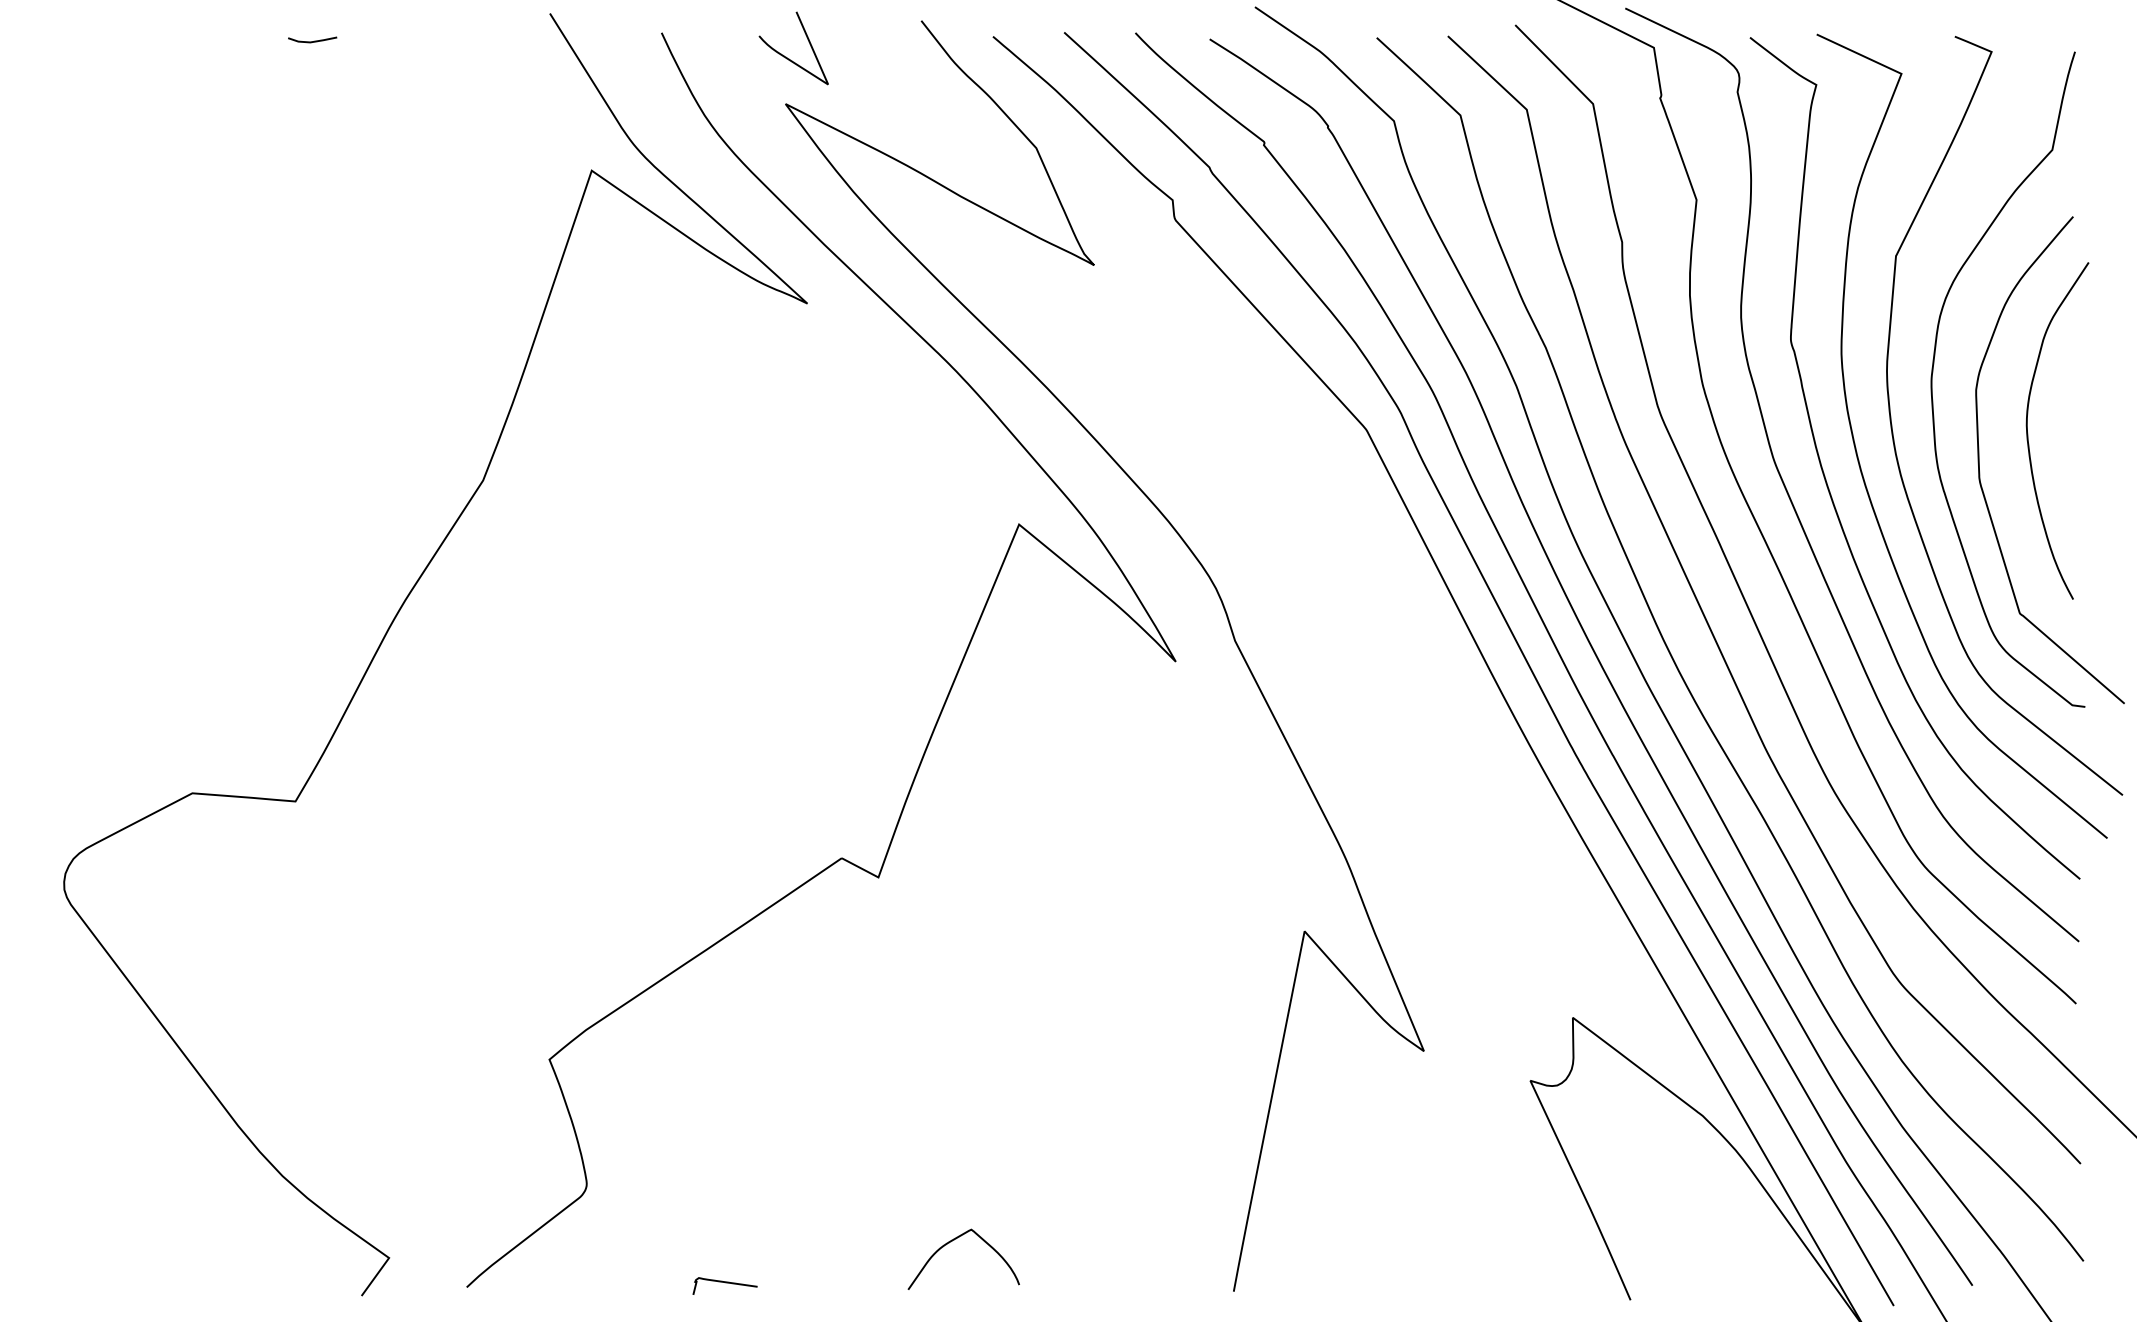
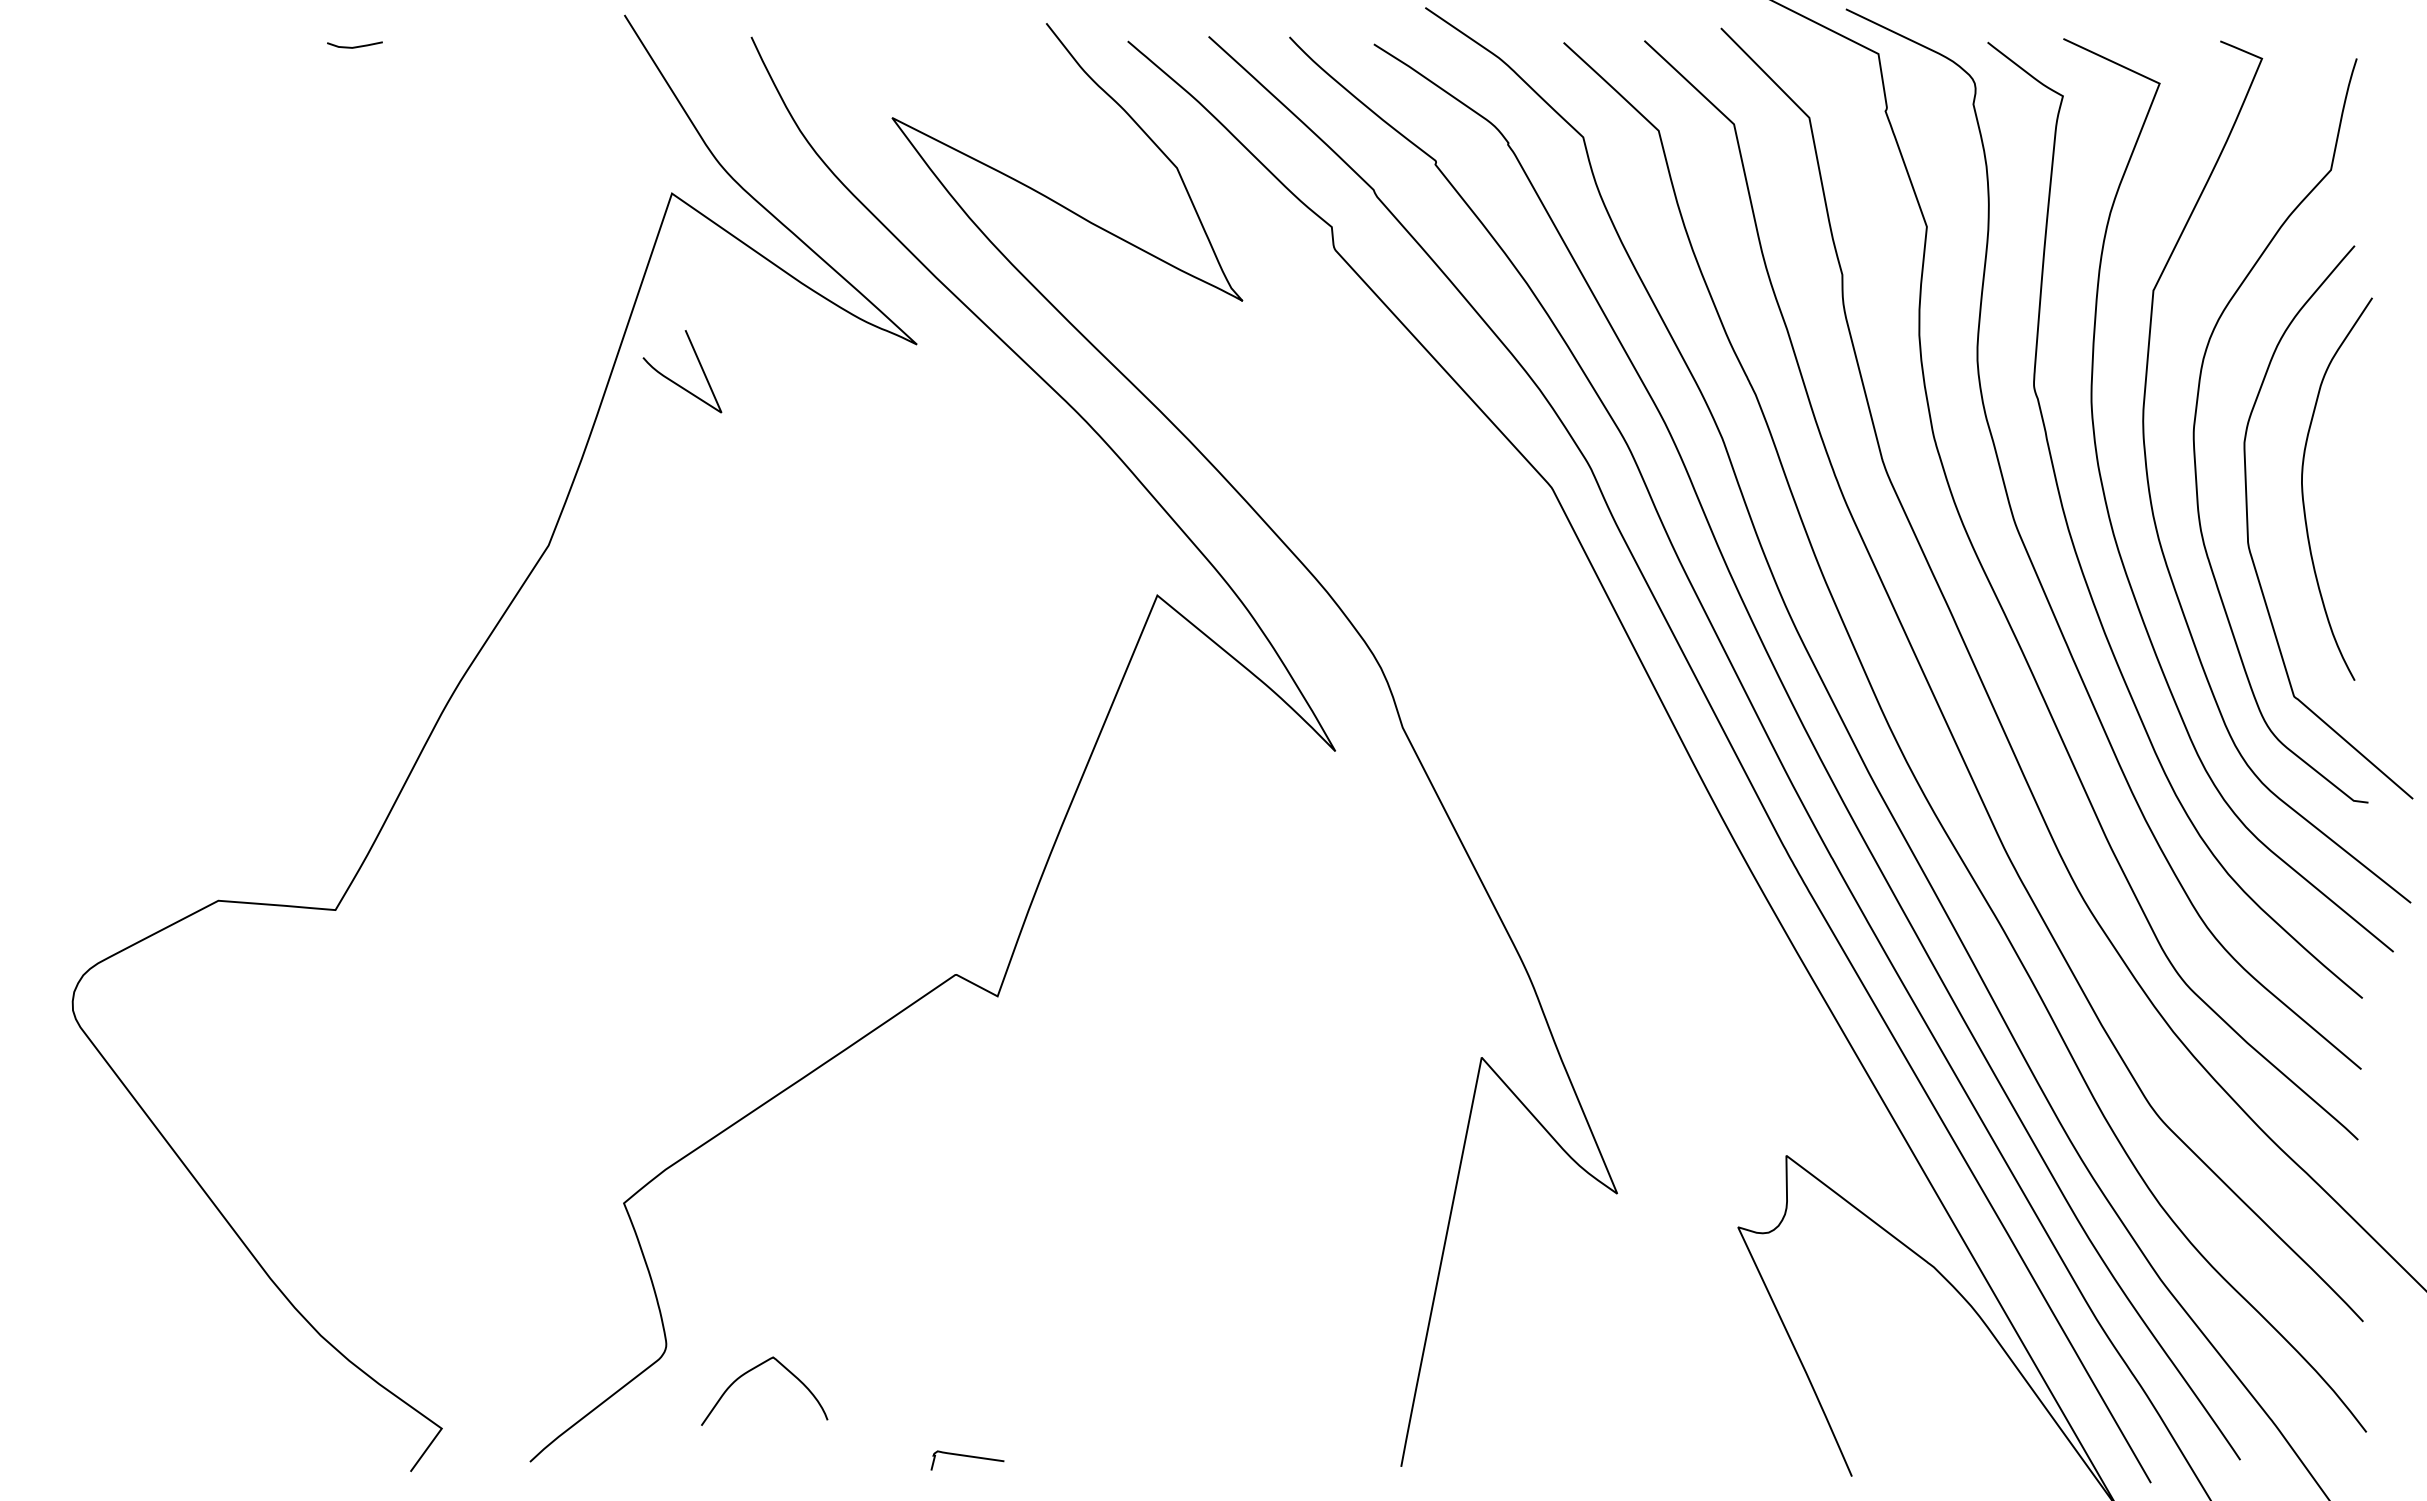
curve: (786, 57) -> (674, 381), moved
curve: (953, 1241) -> (752, 1370), moved
curve: (726, 1283) -> (968, 1457), moved

